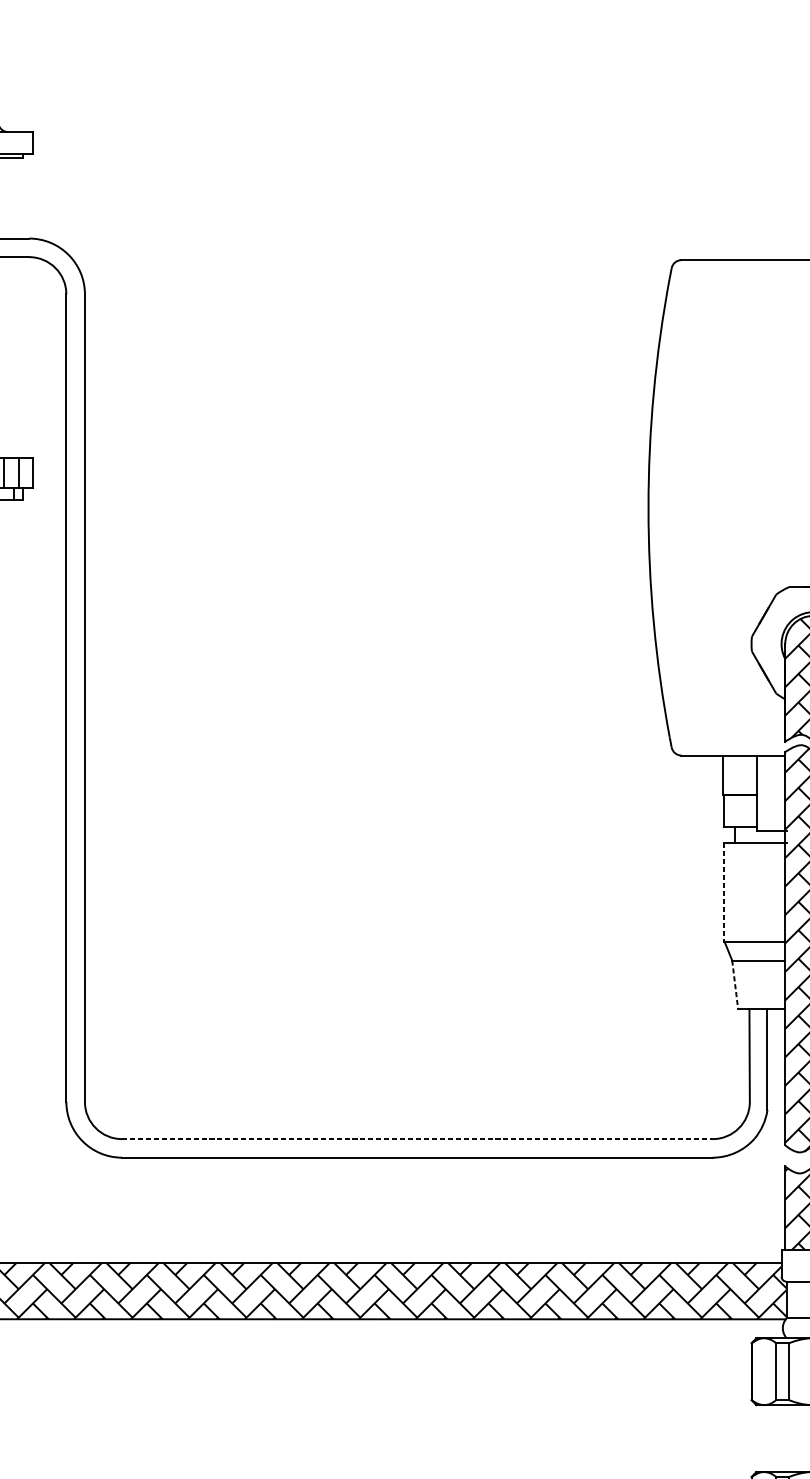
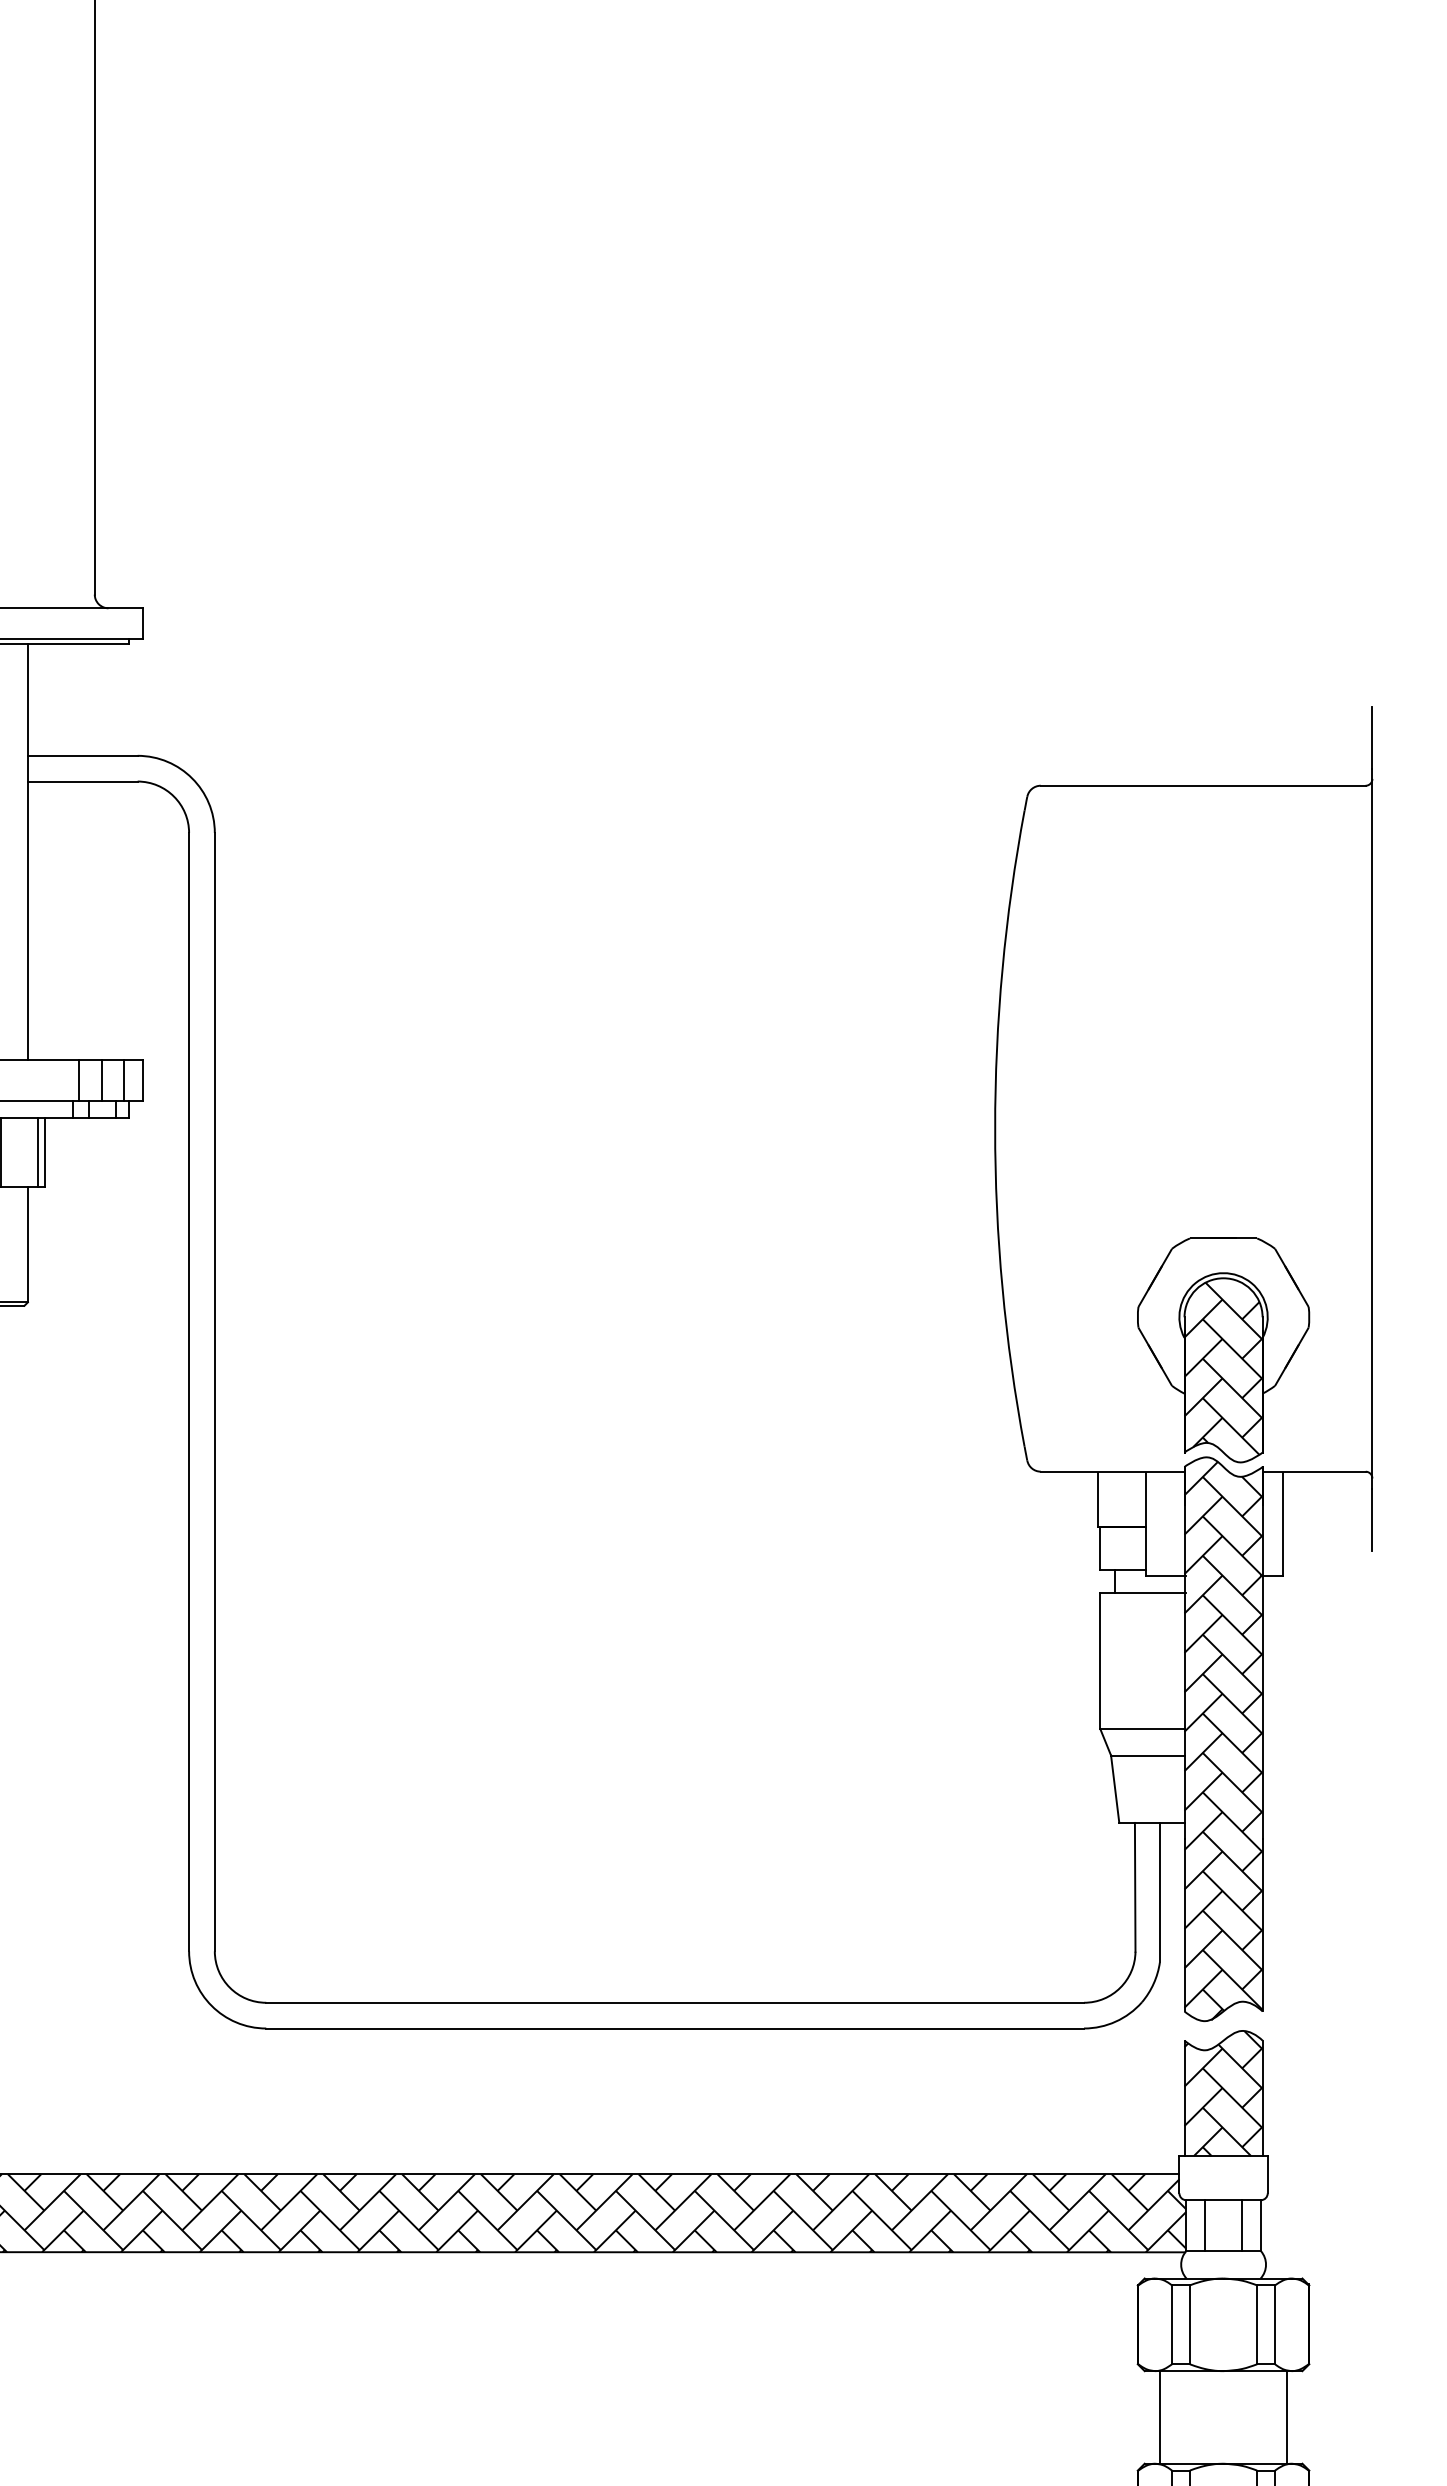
line: (724, 892) -> (1100, 1661), dashed -> solid
line: (735, 985) -> (1115, 1789), dashed -> solid
line: (417, 1138) -> (675, 2002), dashed -> solid
line: (799, 1299) -> (1204, 2225), added
line: (767, 1438) -> (1160, 2417), added

